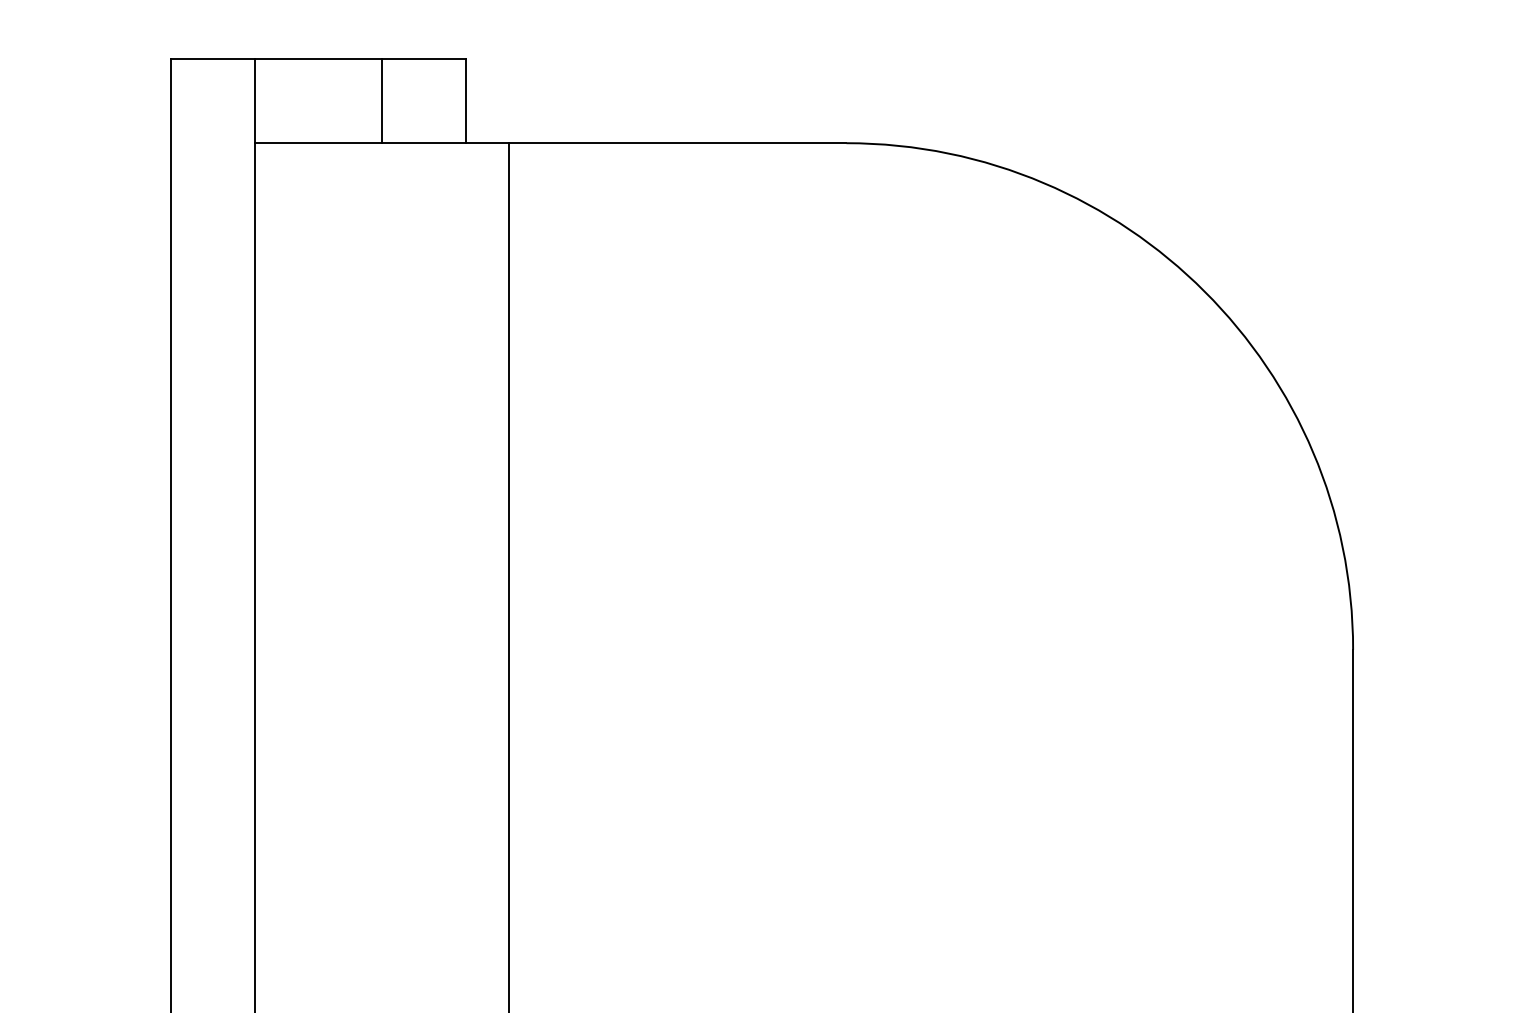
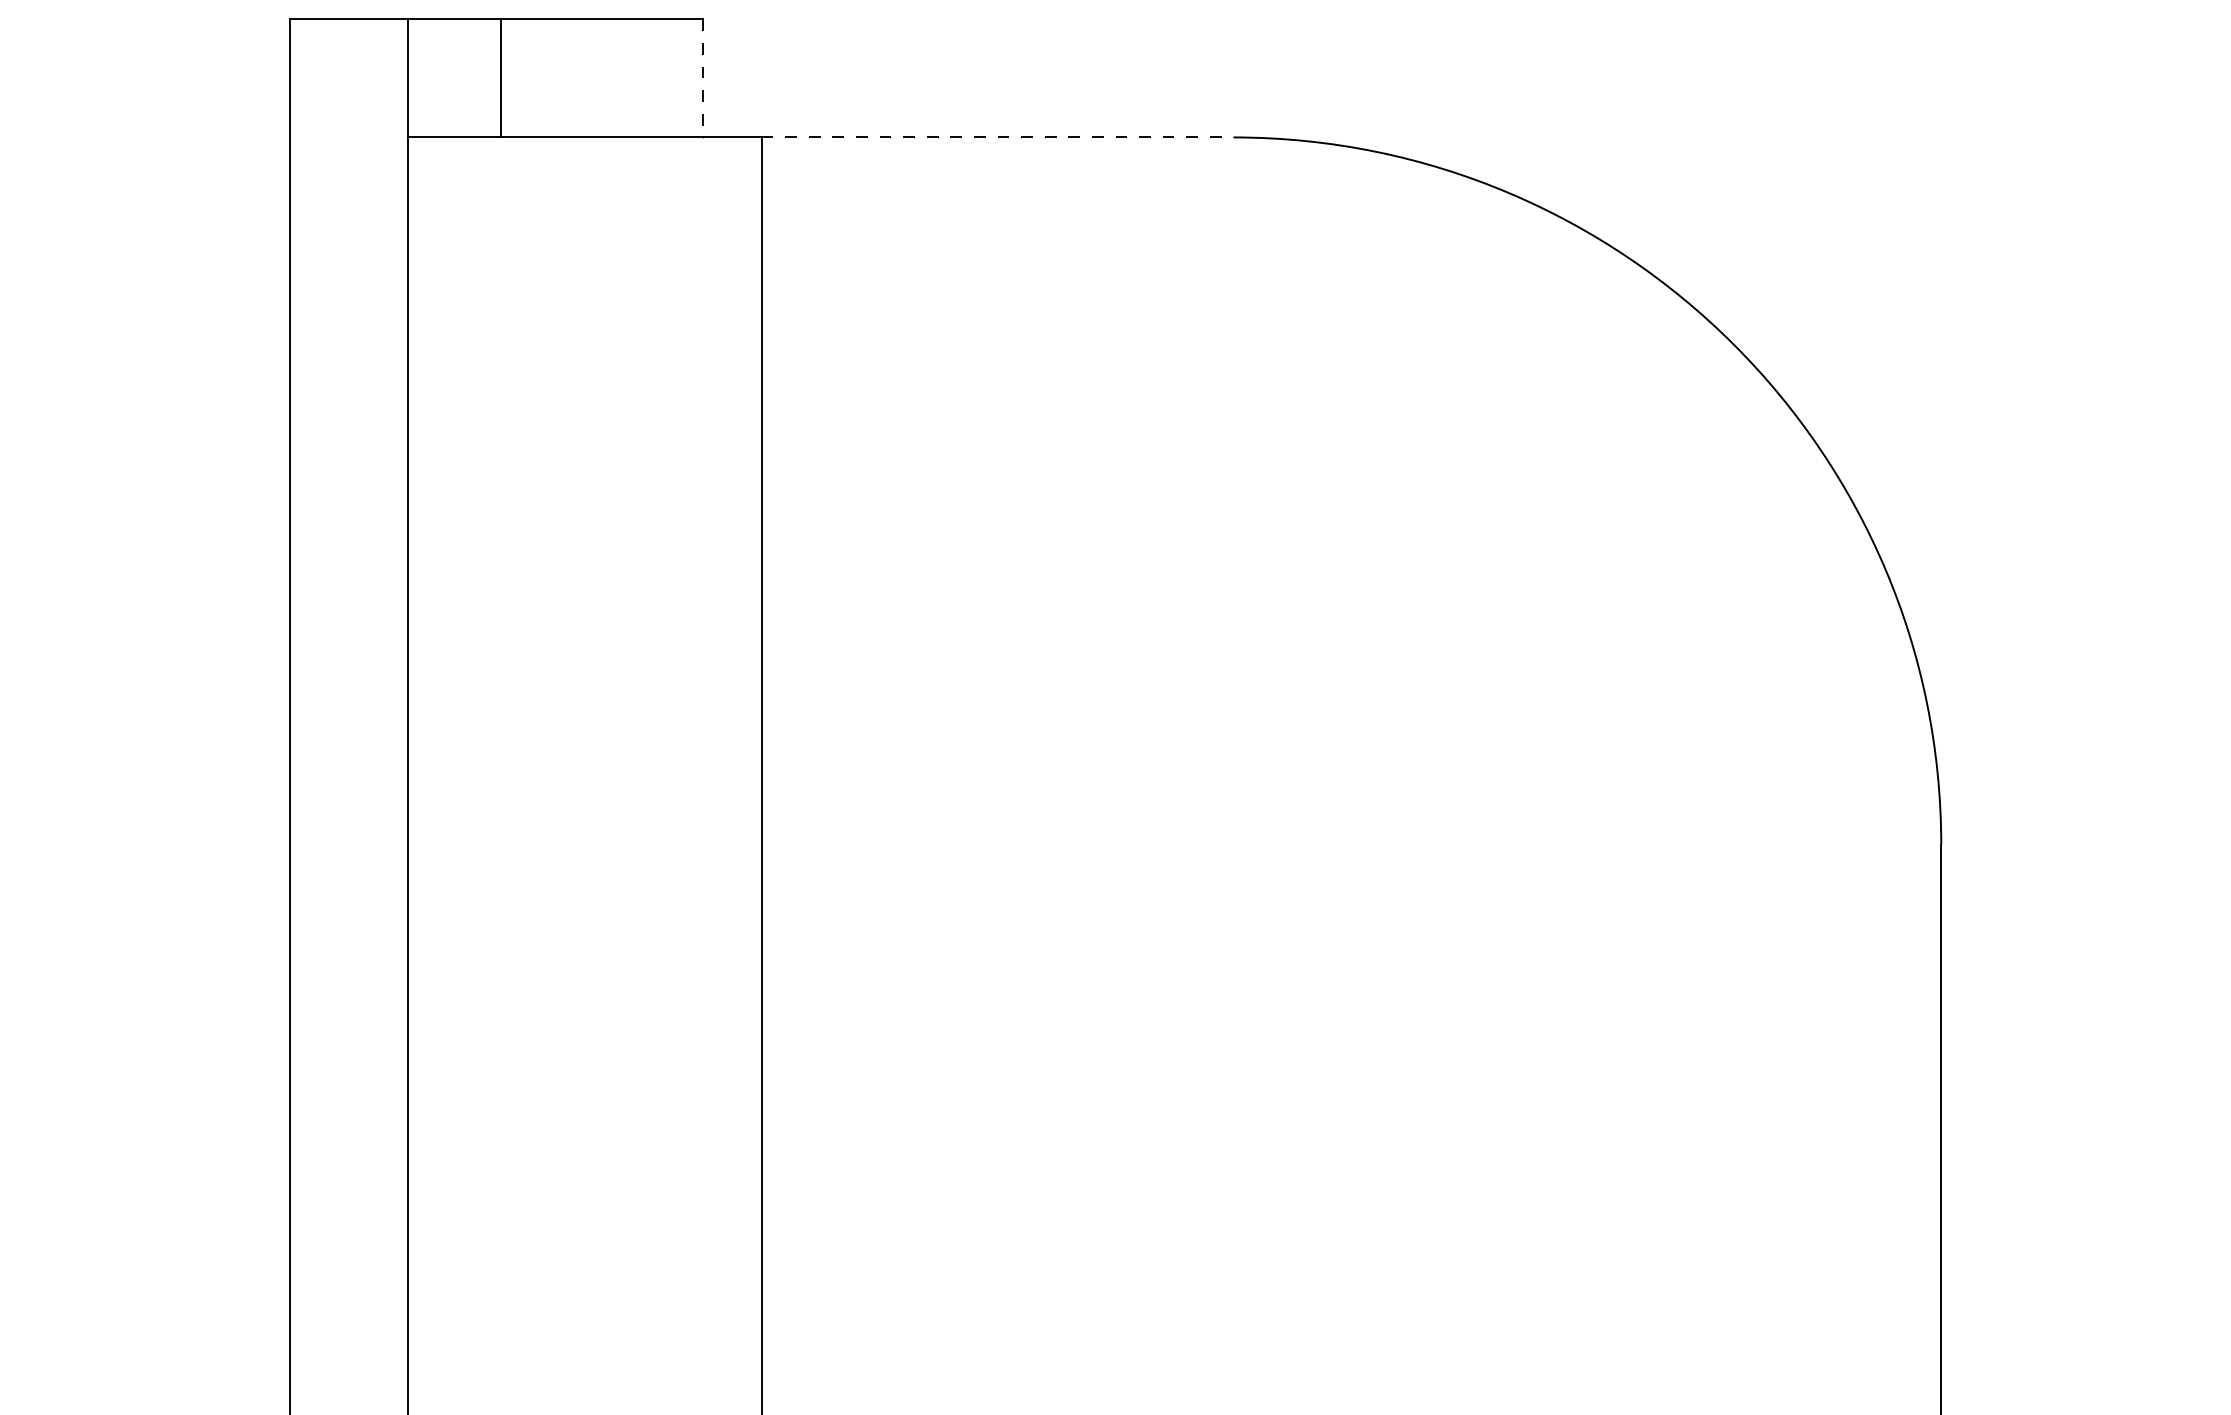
line: (381, 101) -> (500, 78), moved
line: (466, 101) -> (702, 78), solid -> dashed
line: (677, 143) -> (997, 137), solid -> dashed

